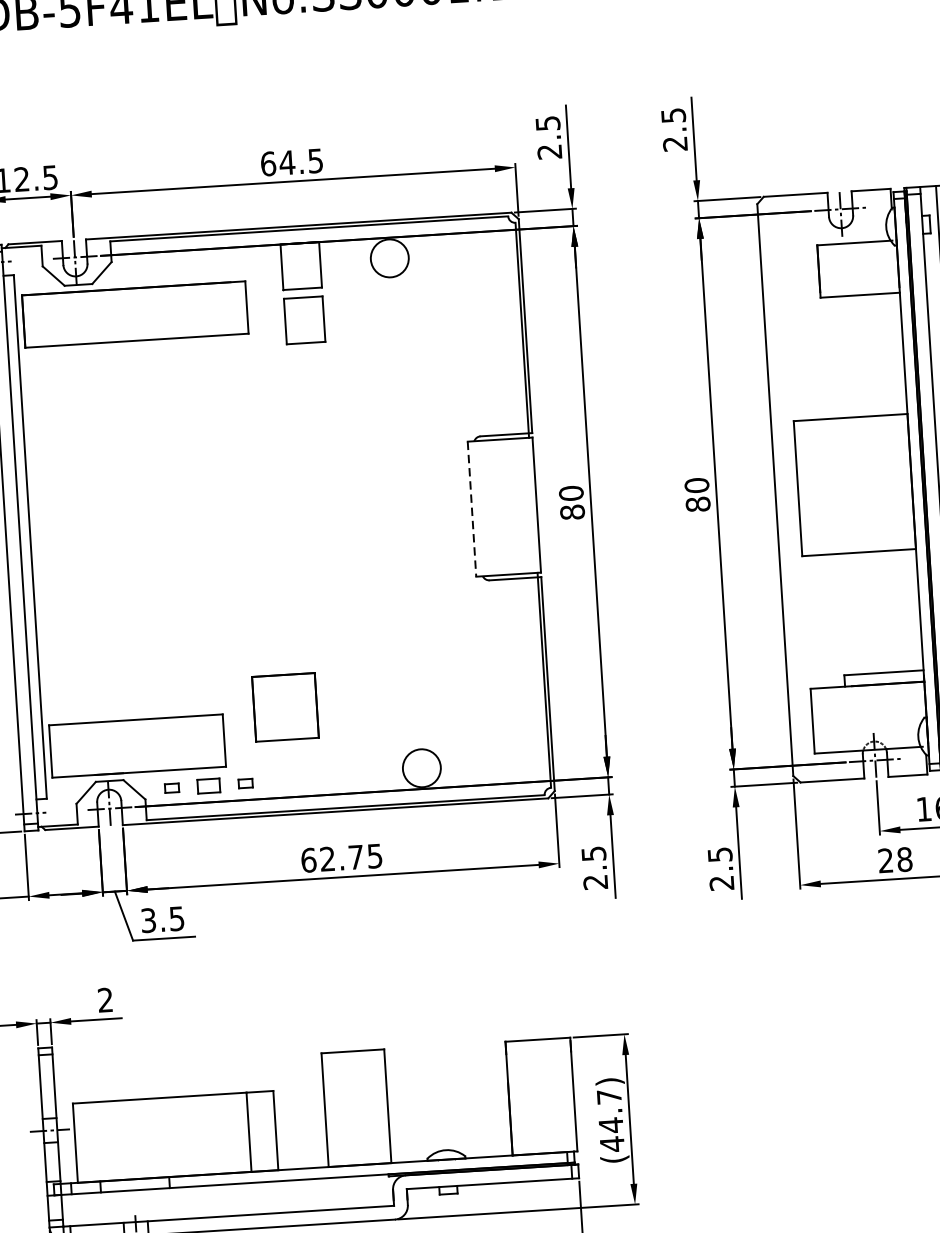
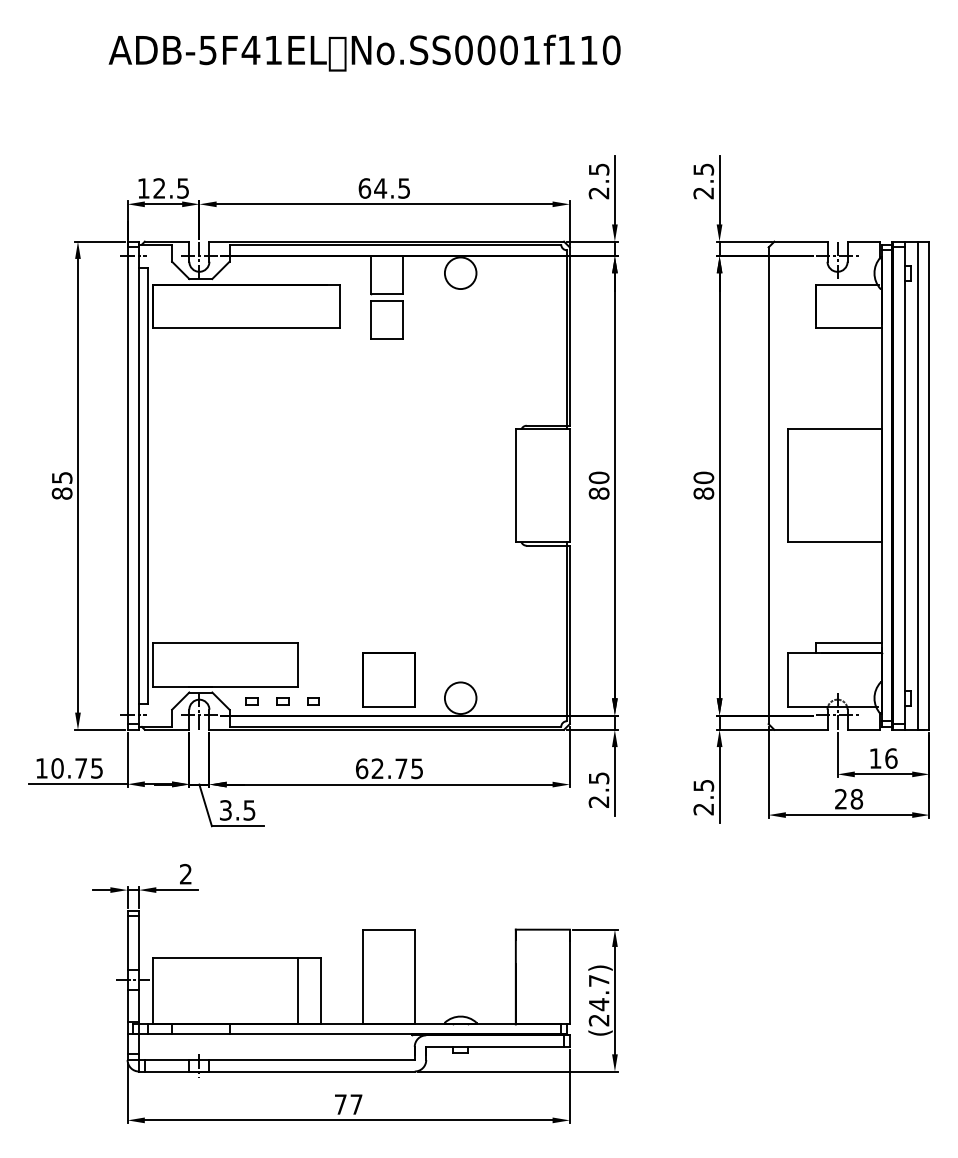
line: (471, 510) -> (515, 486), dashed -> solid
part: (285, 707) -> (388, 679), moved
part: (208, 785) -> (282, 701), size x0.62
text: (611, 1143) -> (598, 1019), (44.7) -> (24.7)

